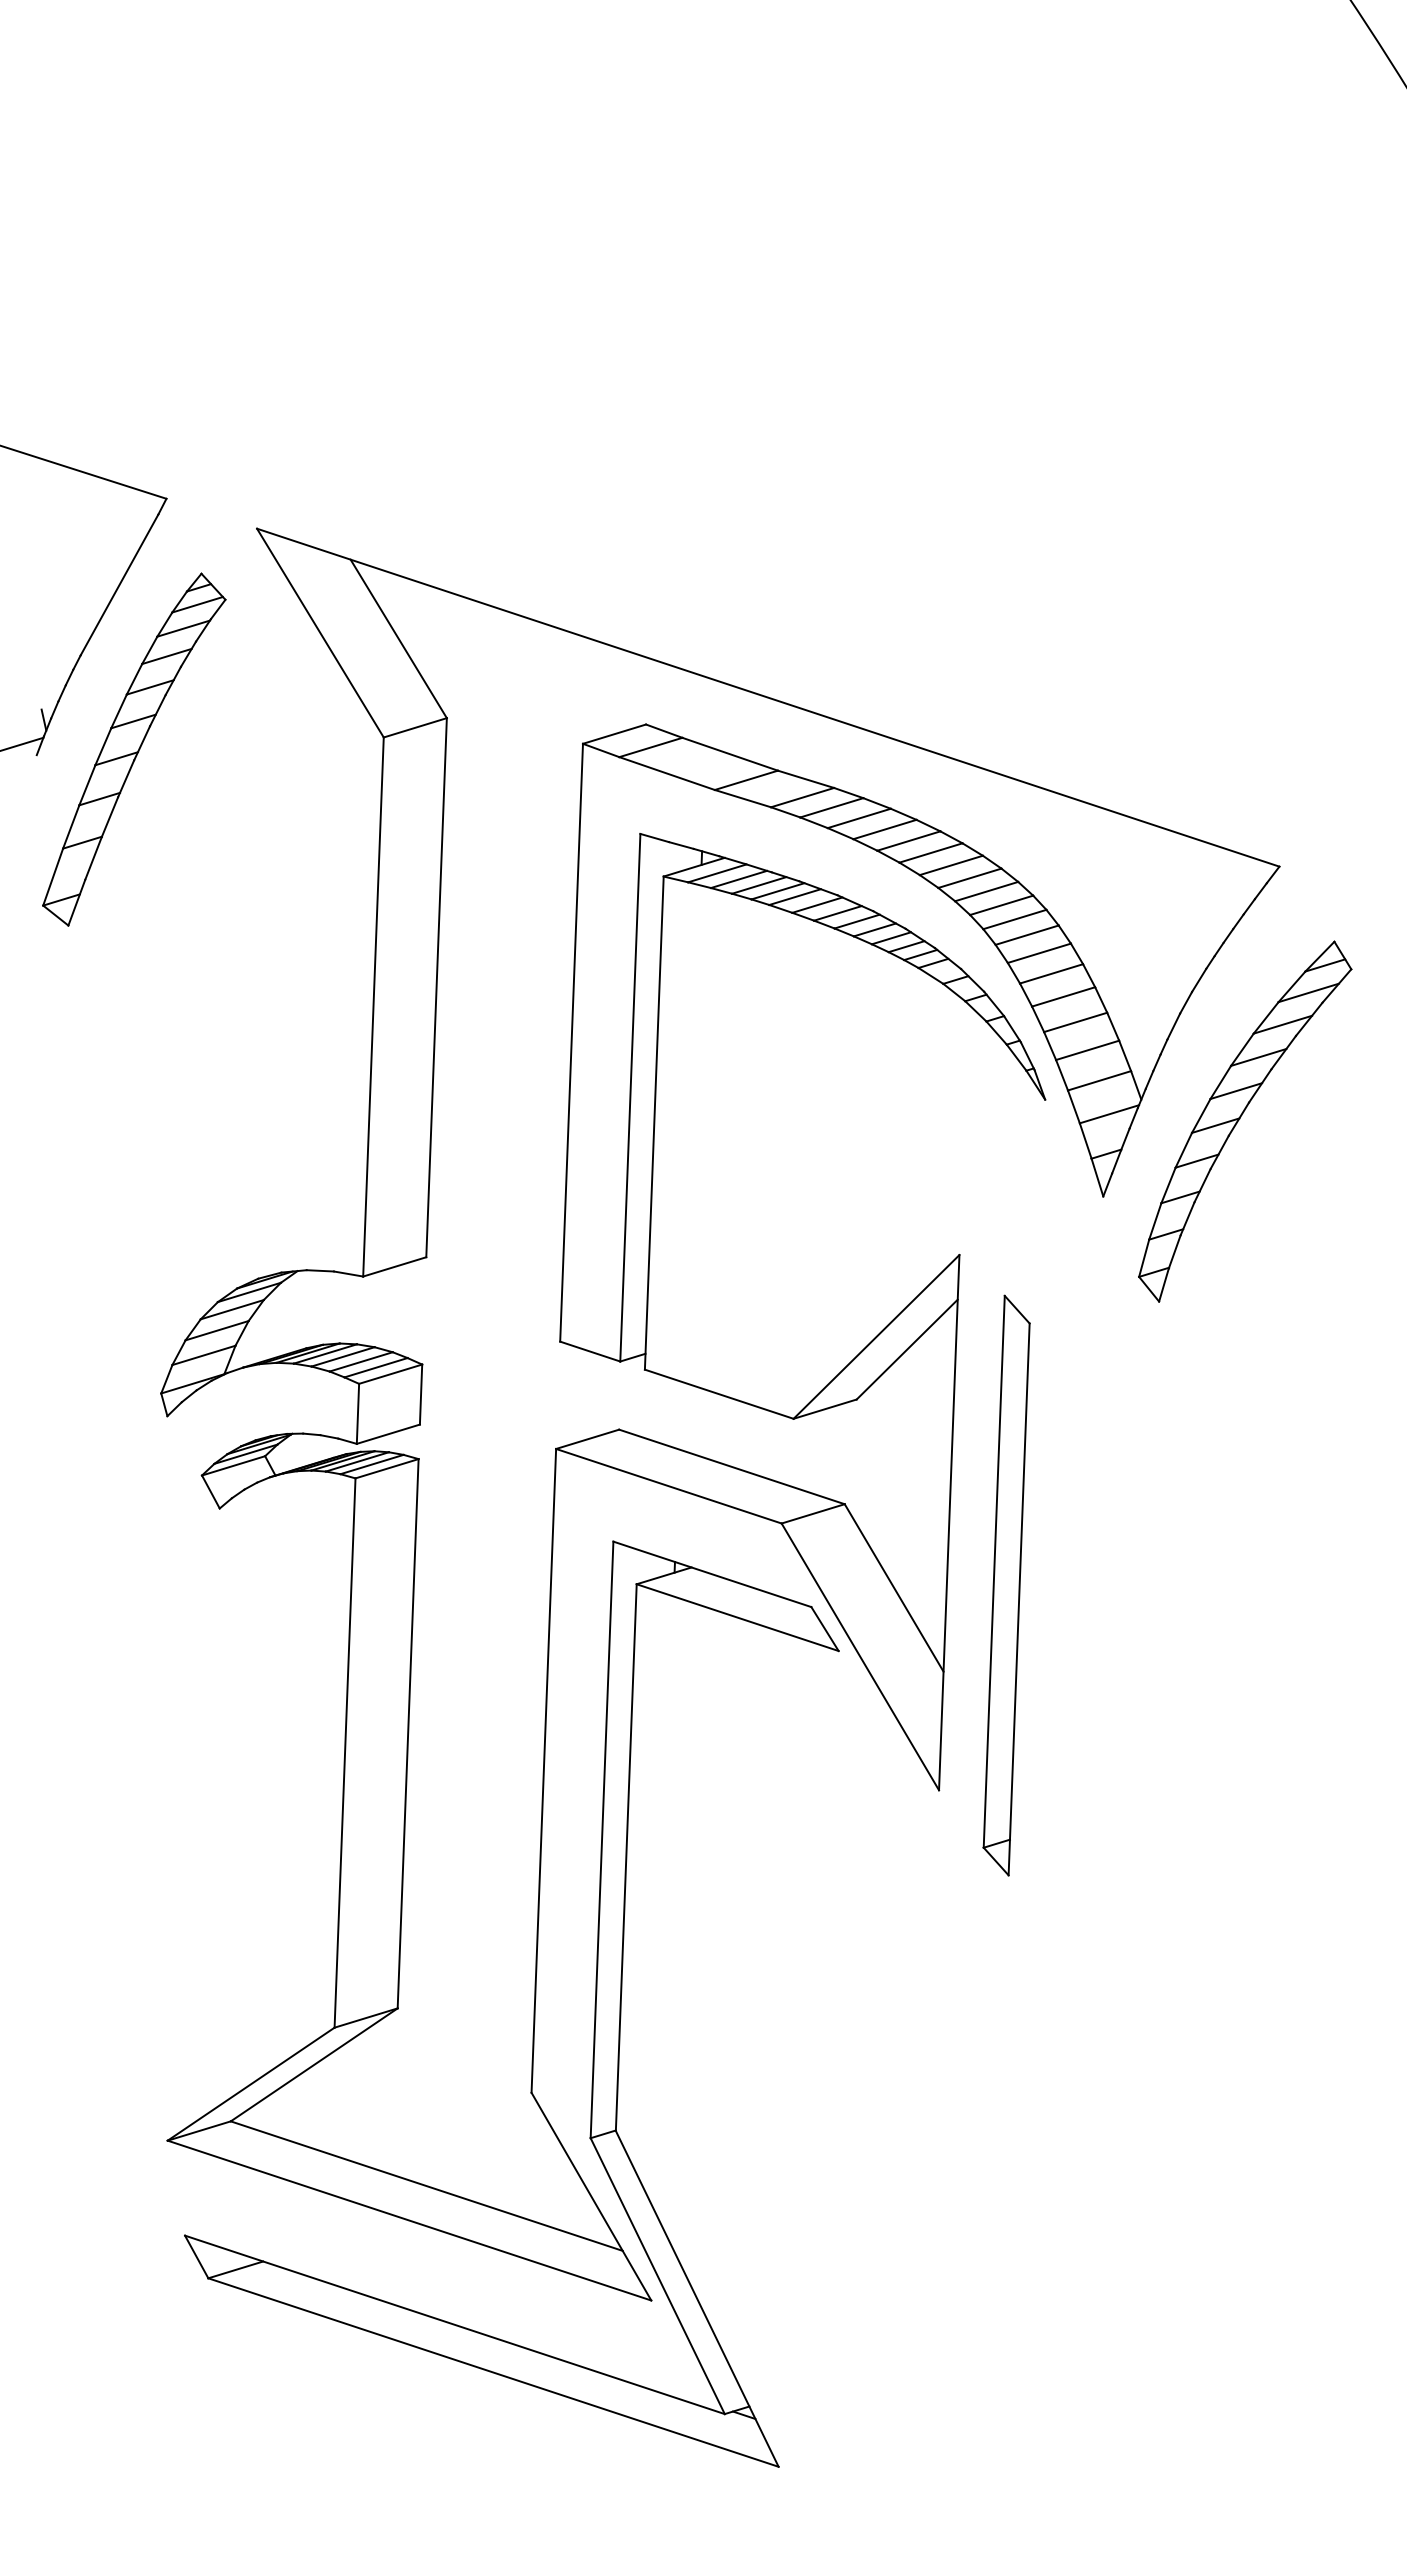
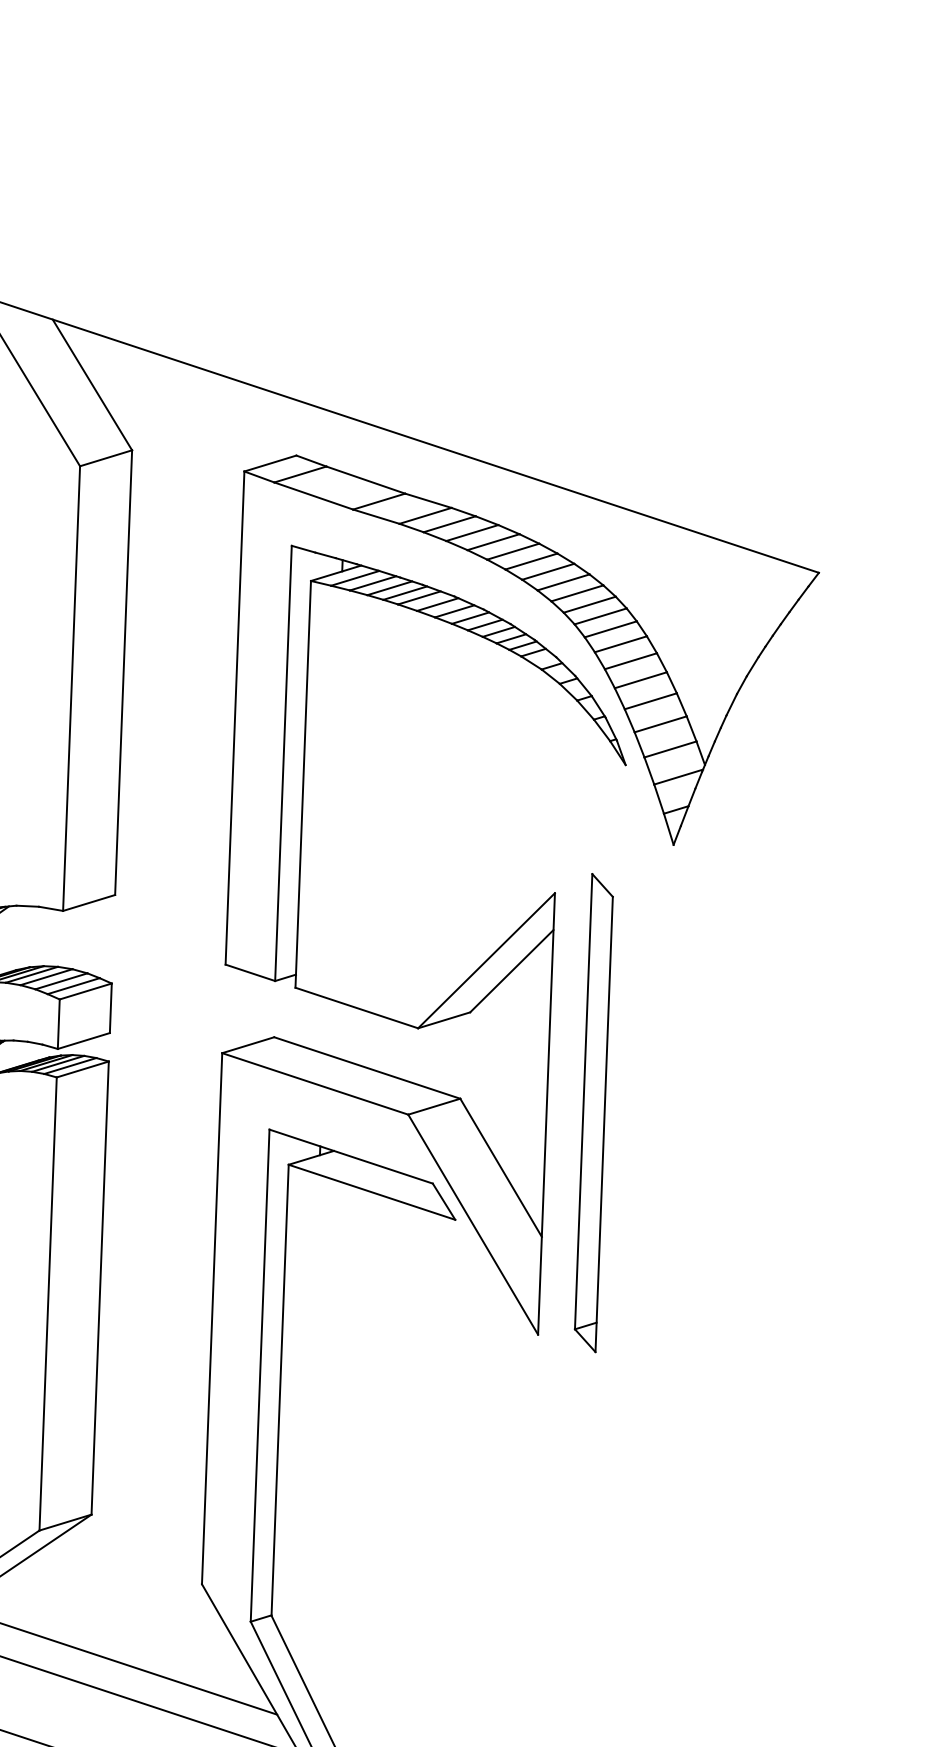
part: (1245, 1121) -> (790, 783), removed
part: (1006, 1585) -> (593, 1113), moved

